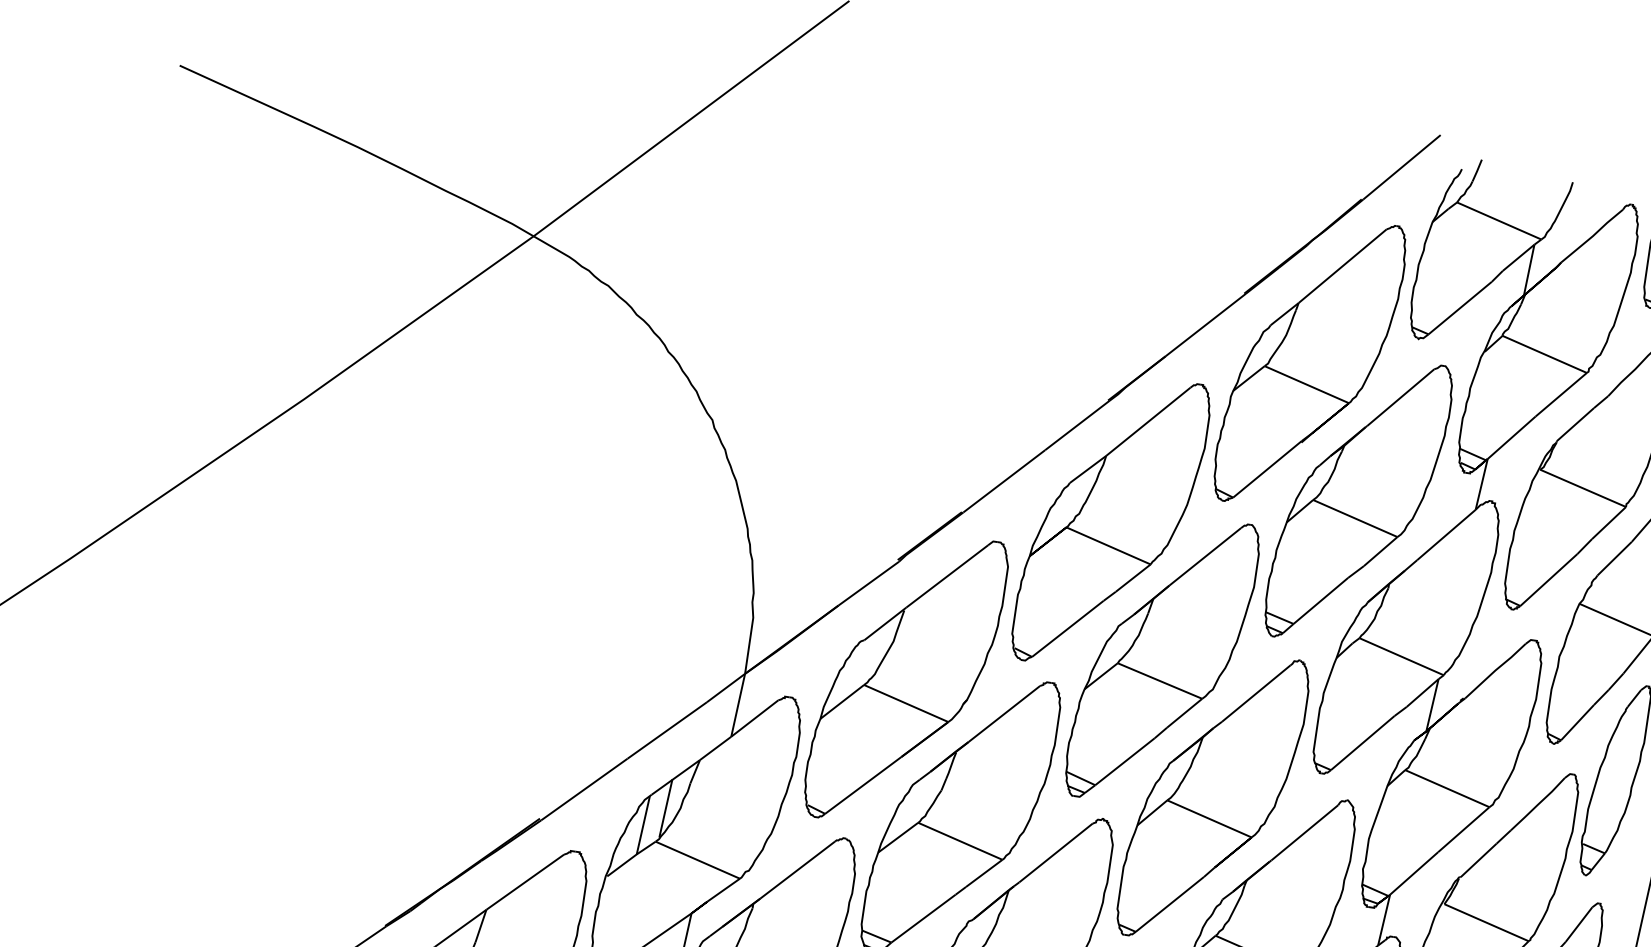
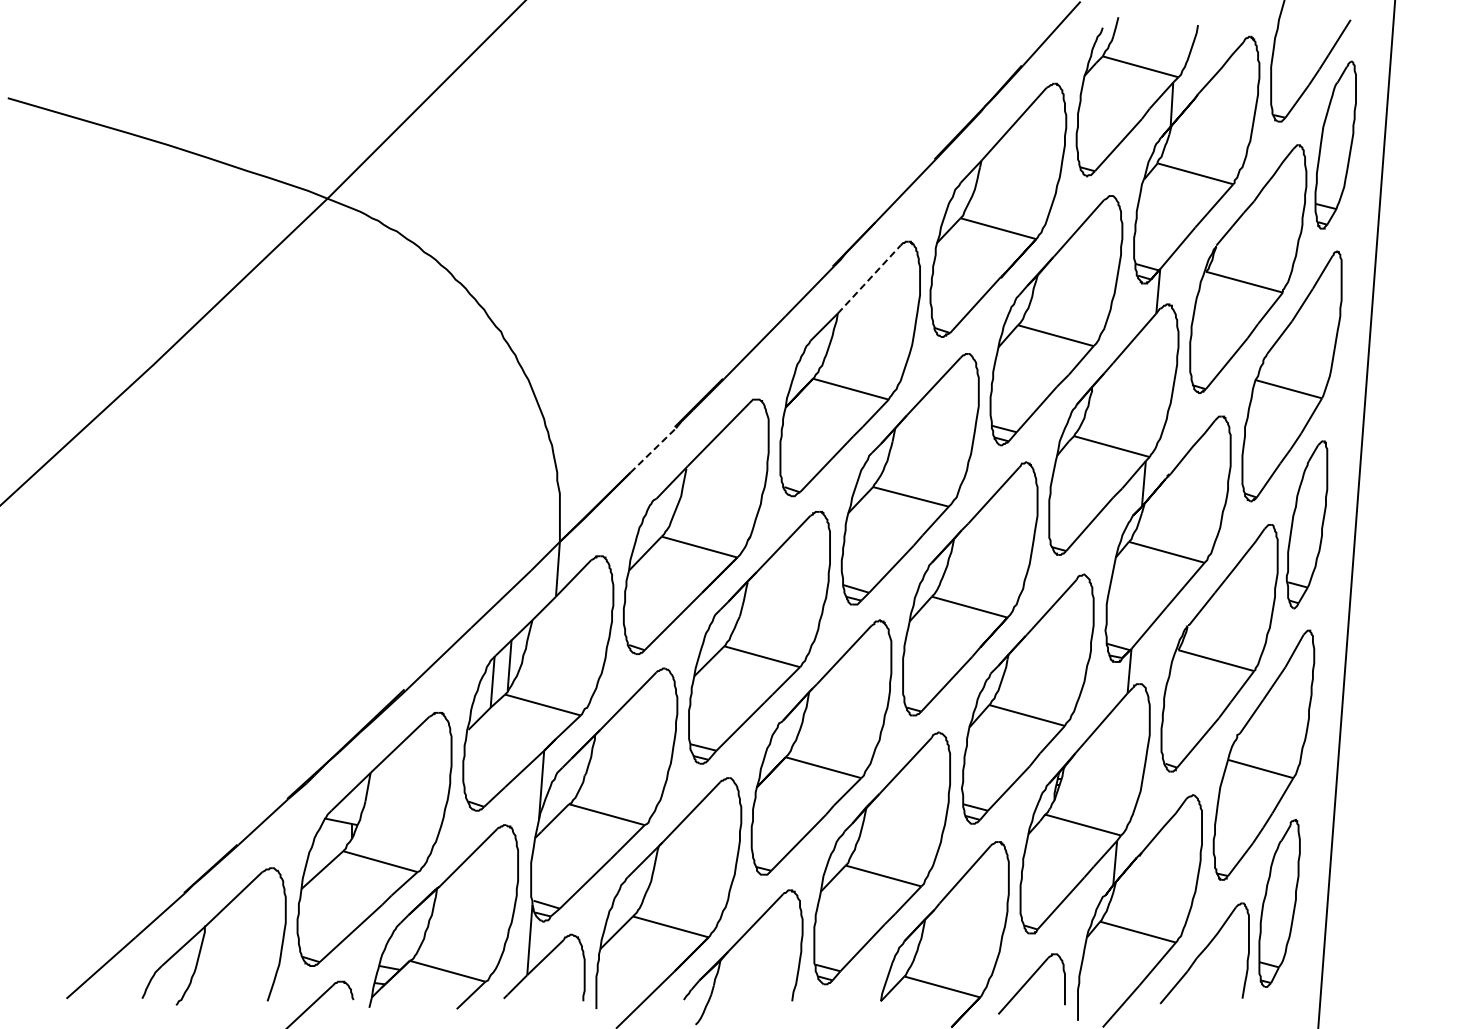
line: (1148, 421) -> (869, 279), solid -> dashed
line: (869, 583) -> (653, 450), solid -> dashed

